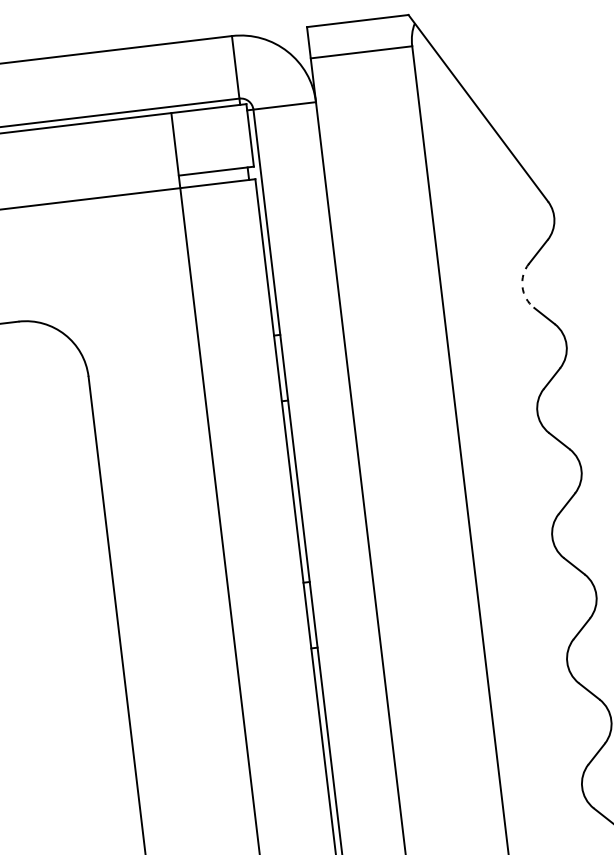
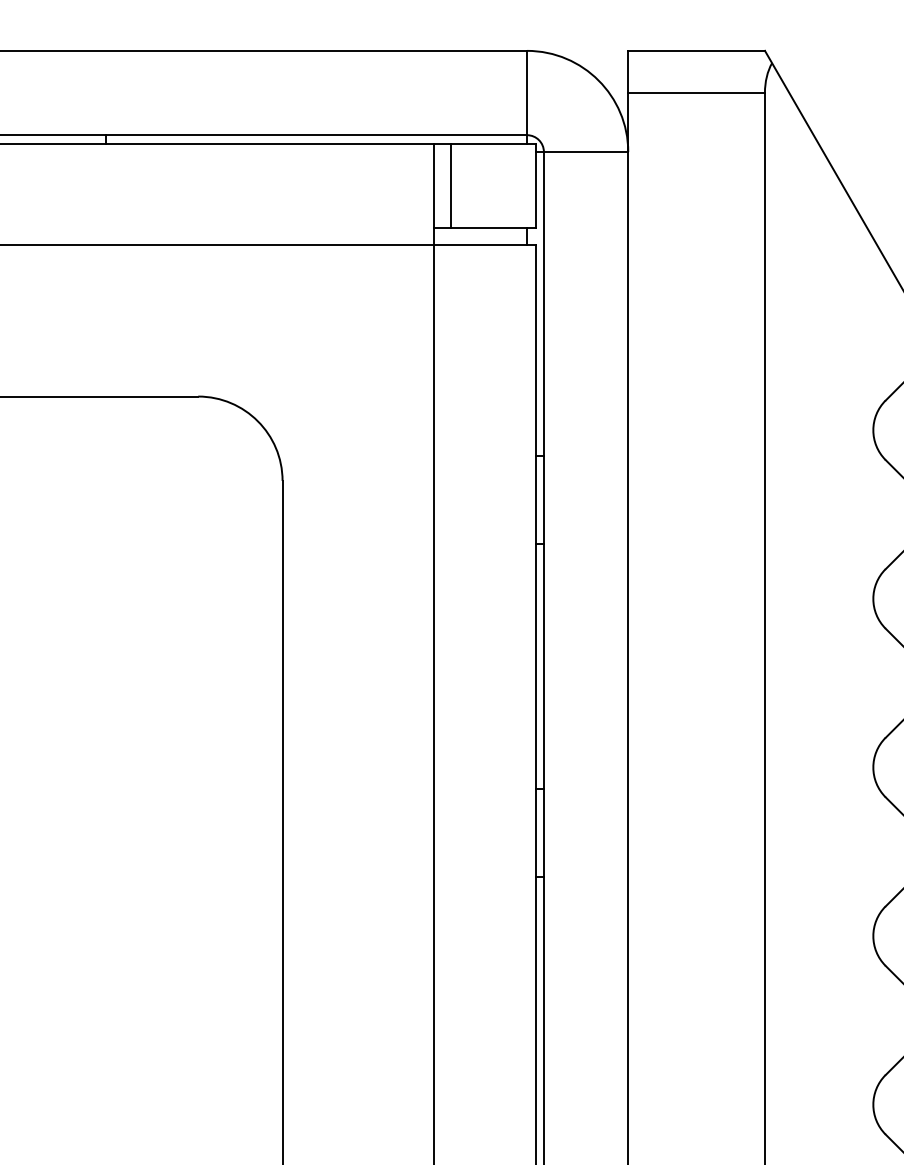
line: (187, 142) -> (451, 185), added
arc: (522, 287) -> (873, 430), dashed -> solid

